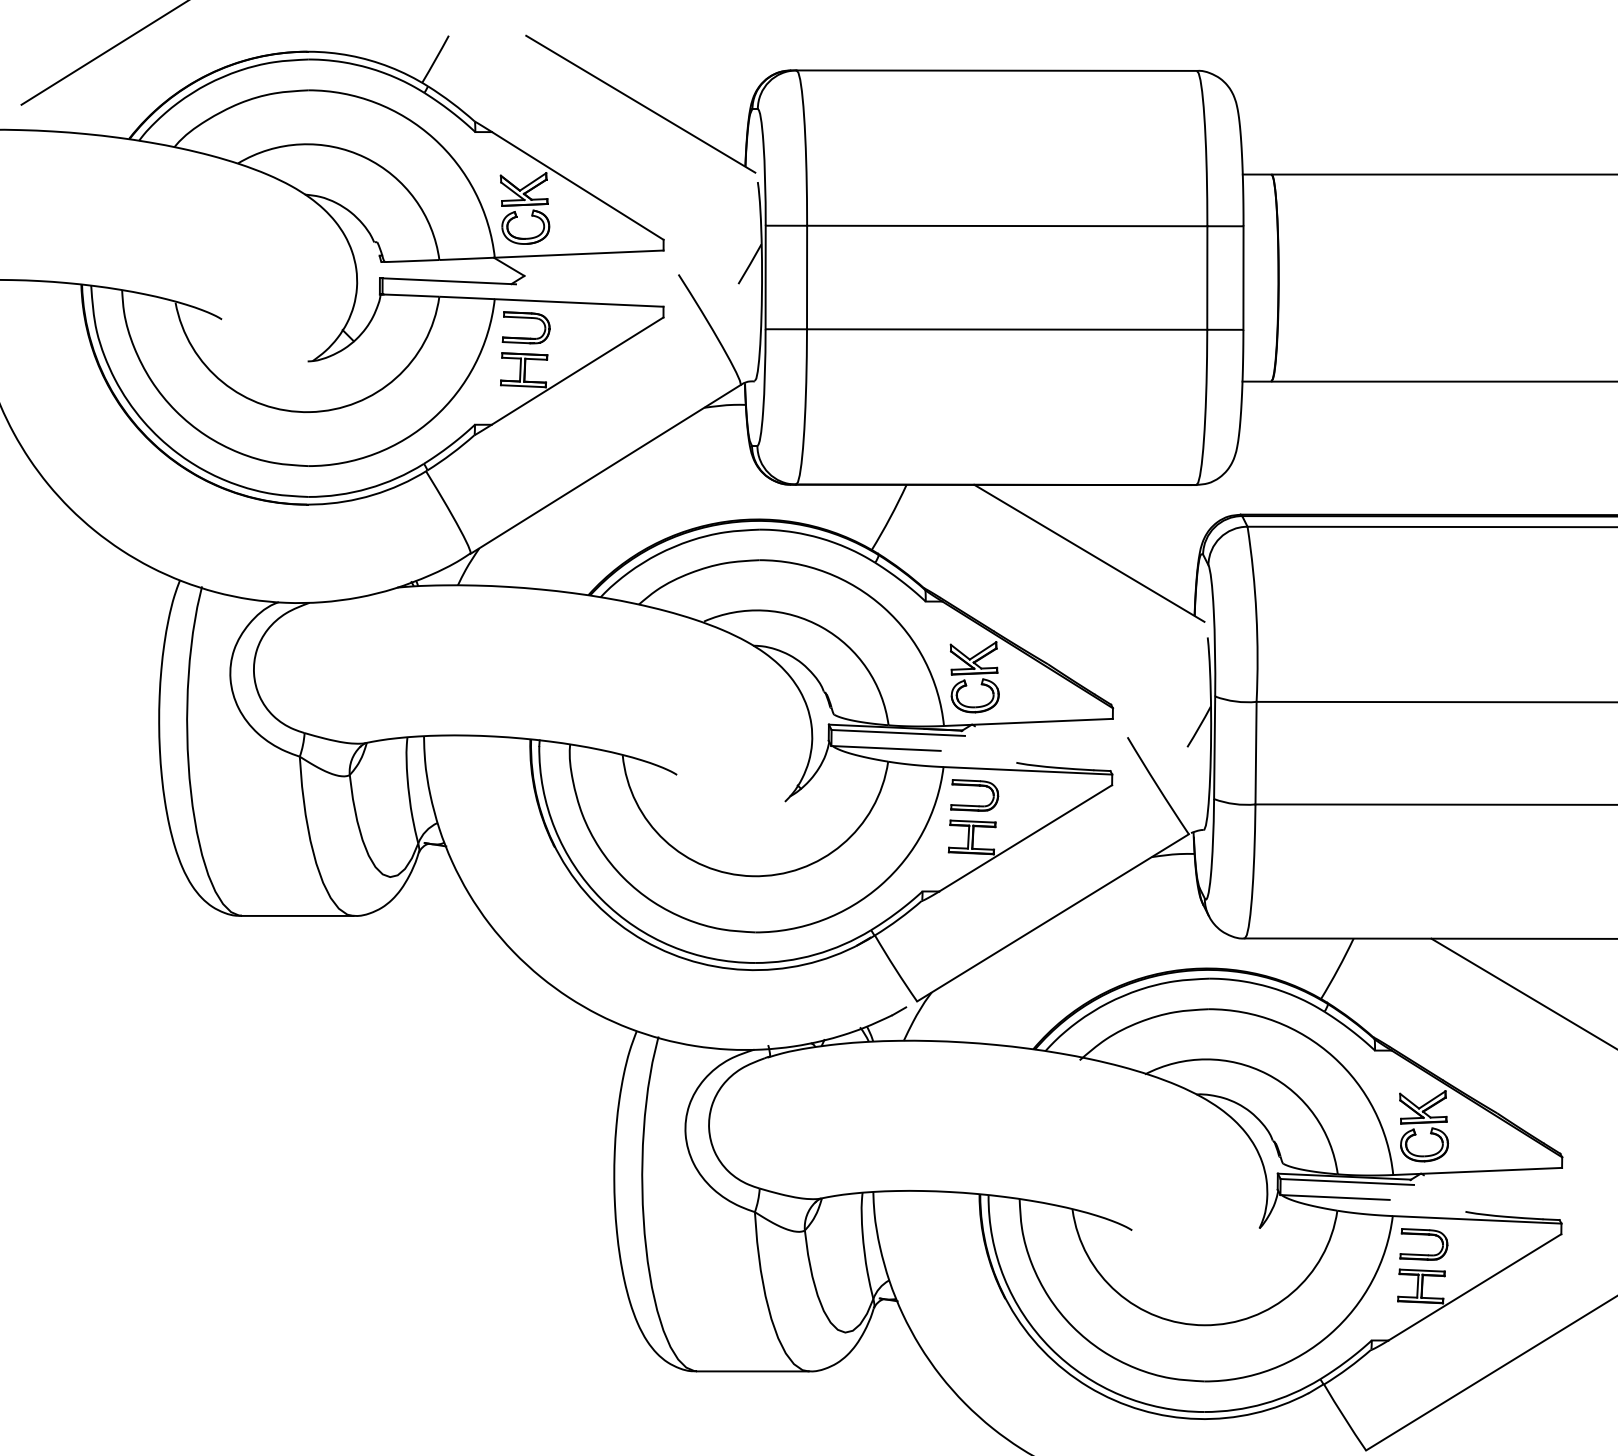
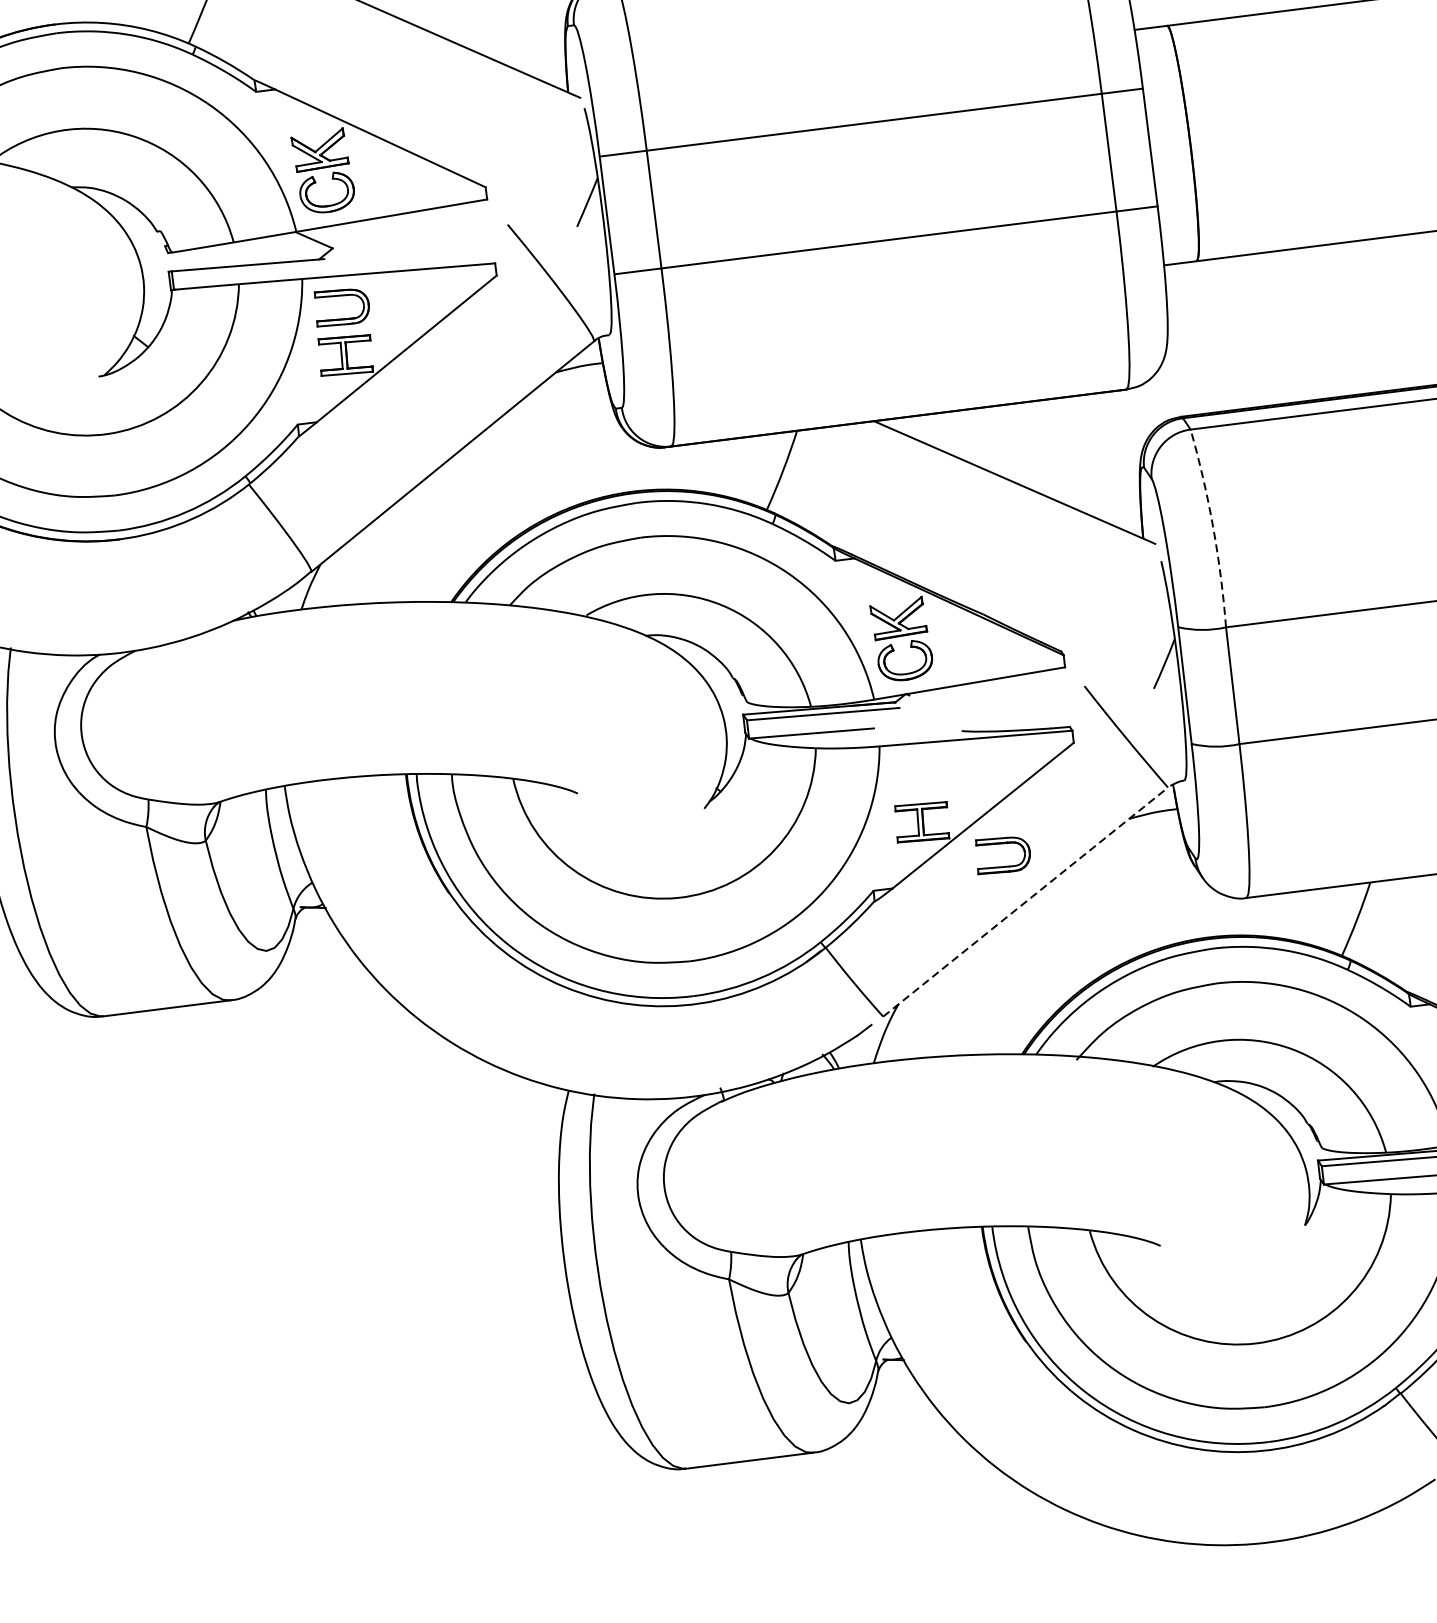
arc: (1256, 614) -> (1213, 528), solid -> dashed
part: (974, 786) -> (1001, 844), moved
line: (1053, 917) -> (1026, 901), solid -> dashed

